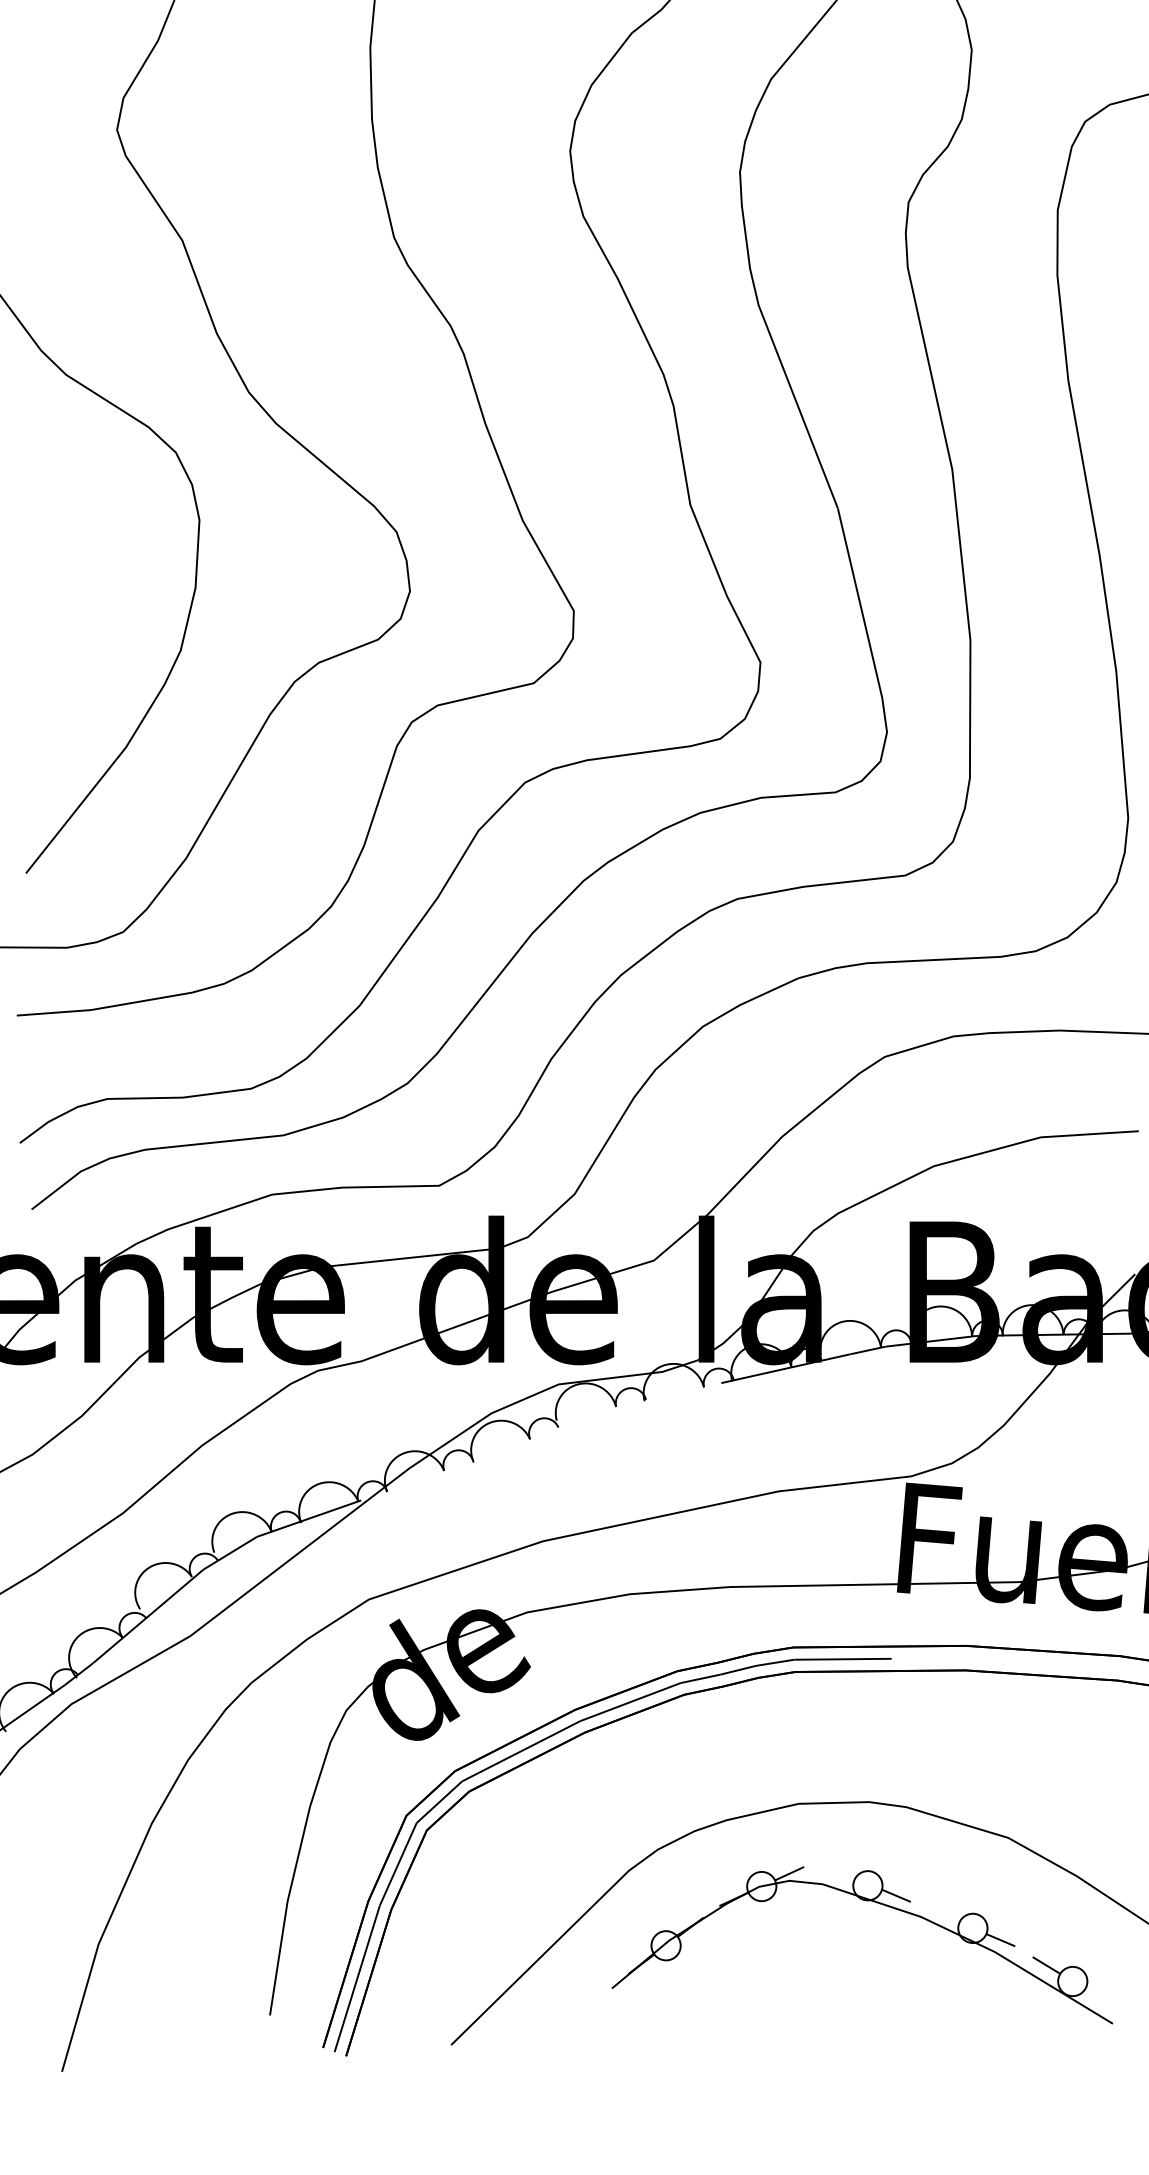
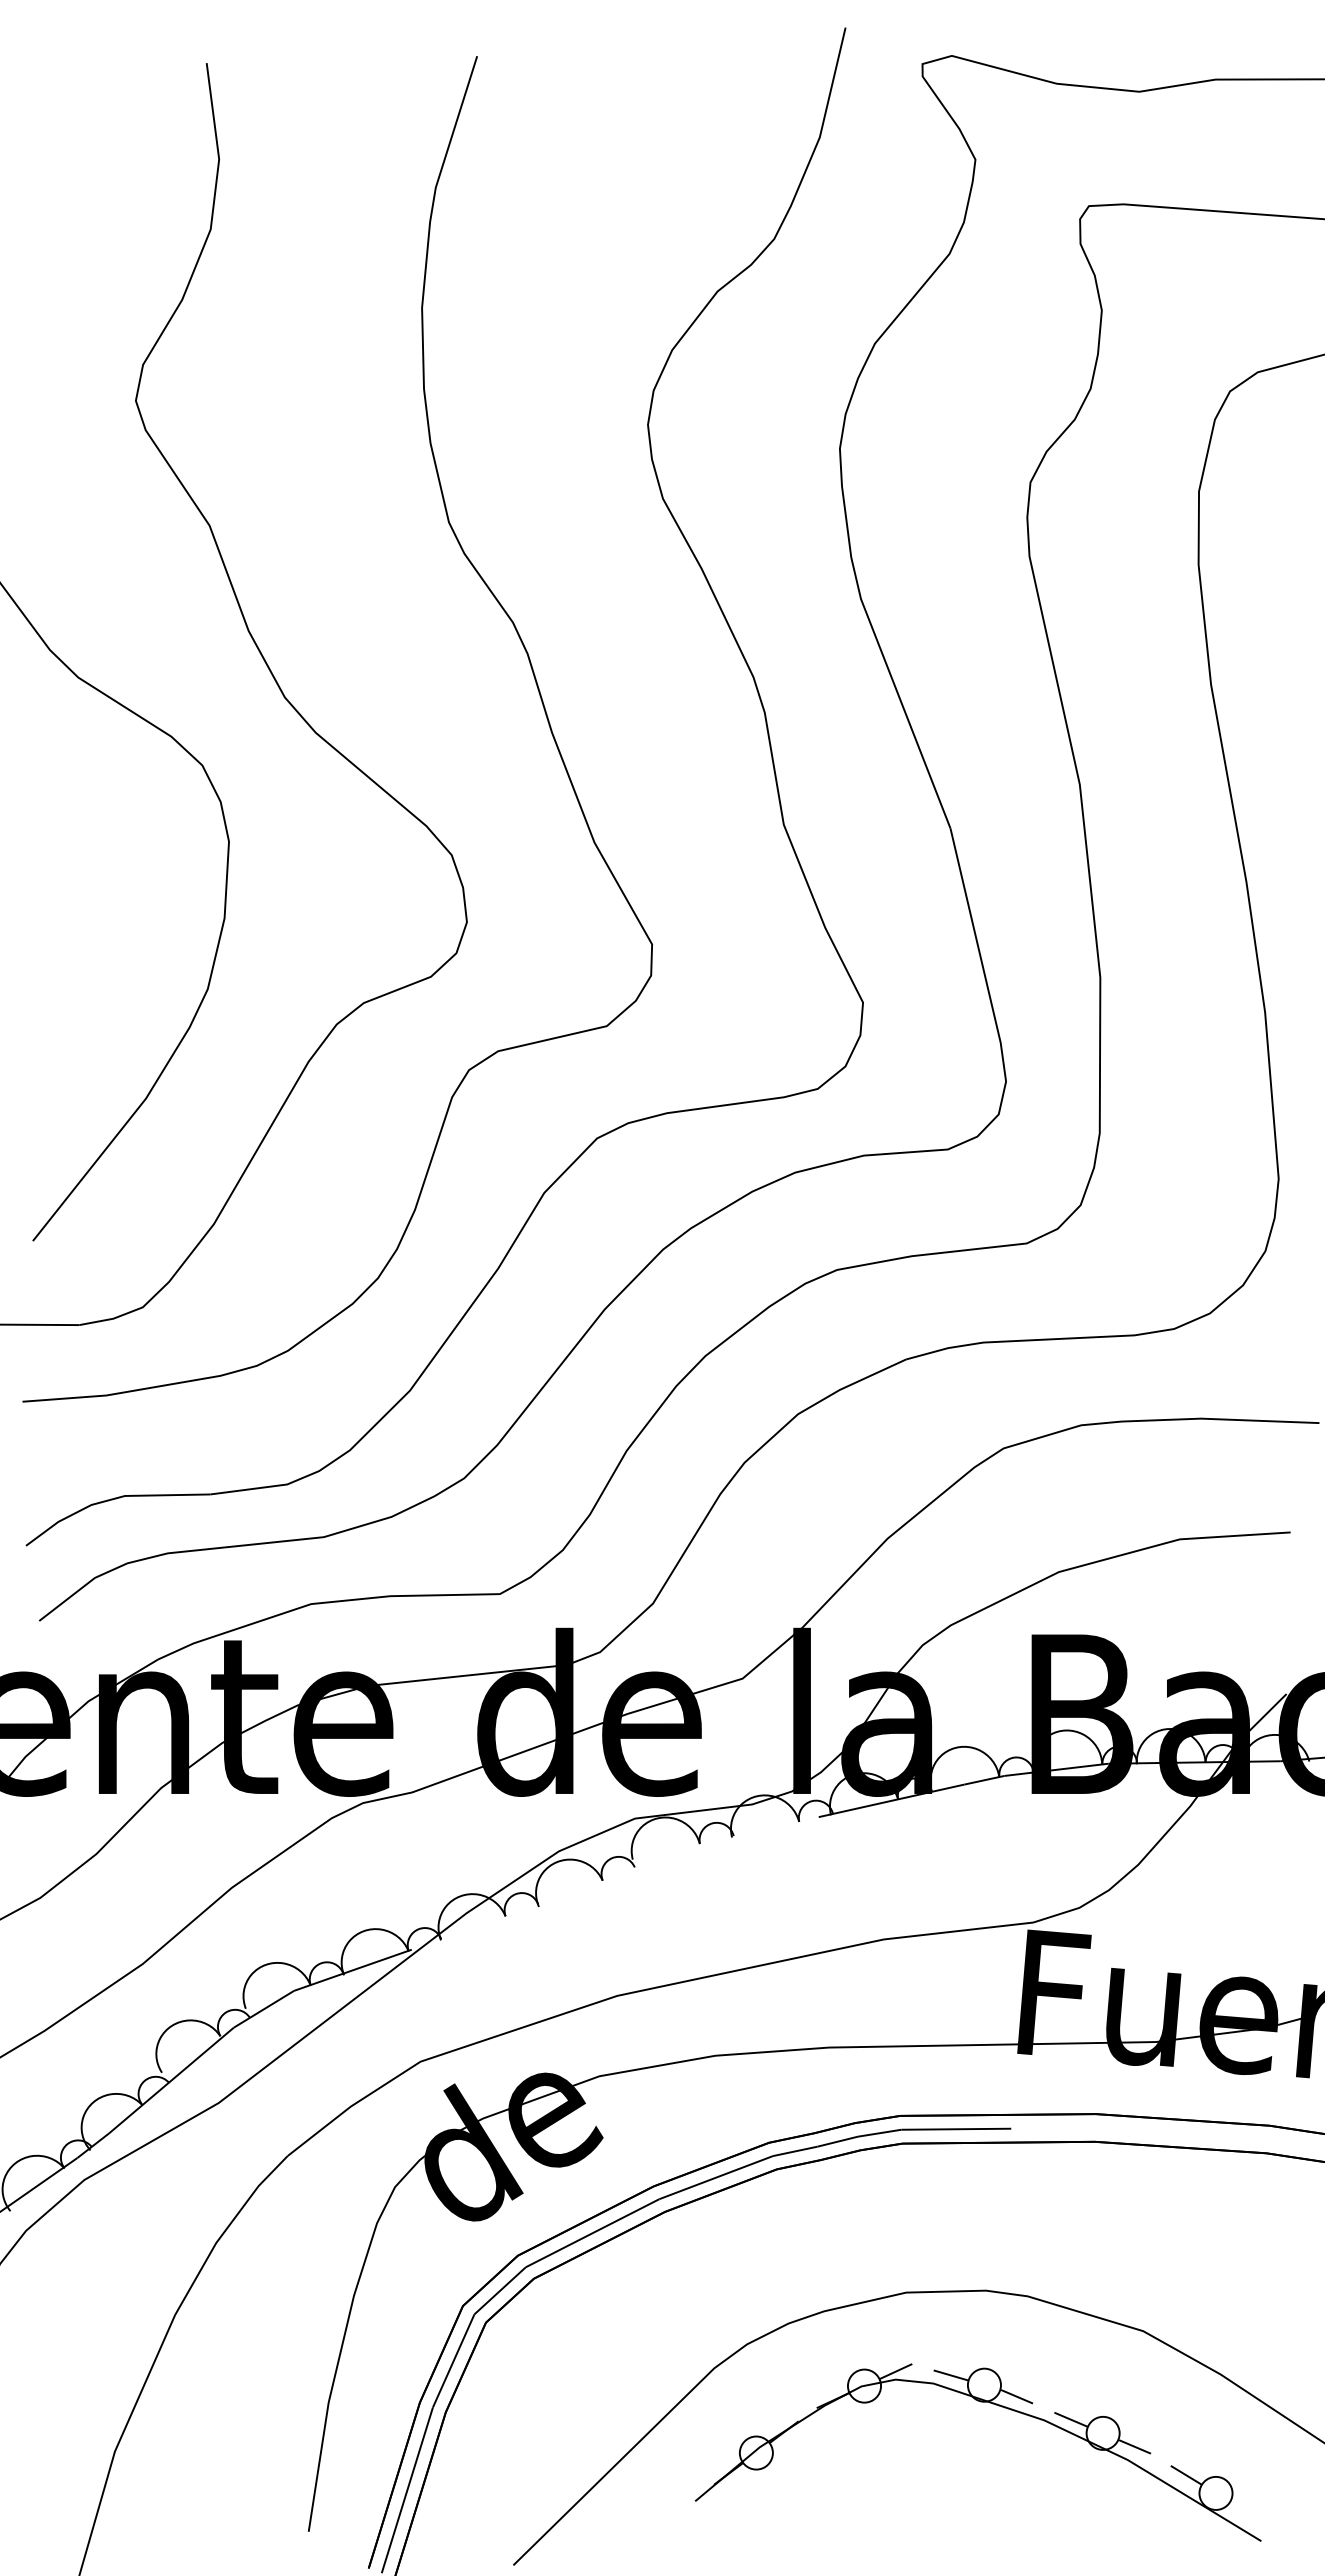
line: (837, 1877) -> (950, 2375), added
line: (944, 1916) -> (1071, 2419), added

